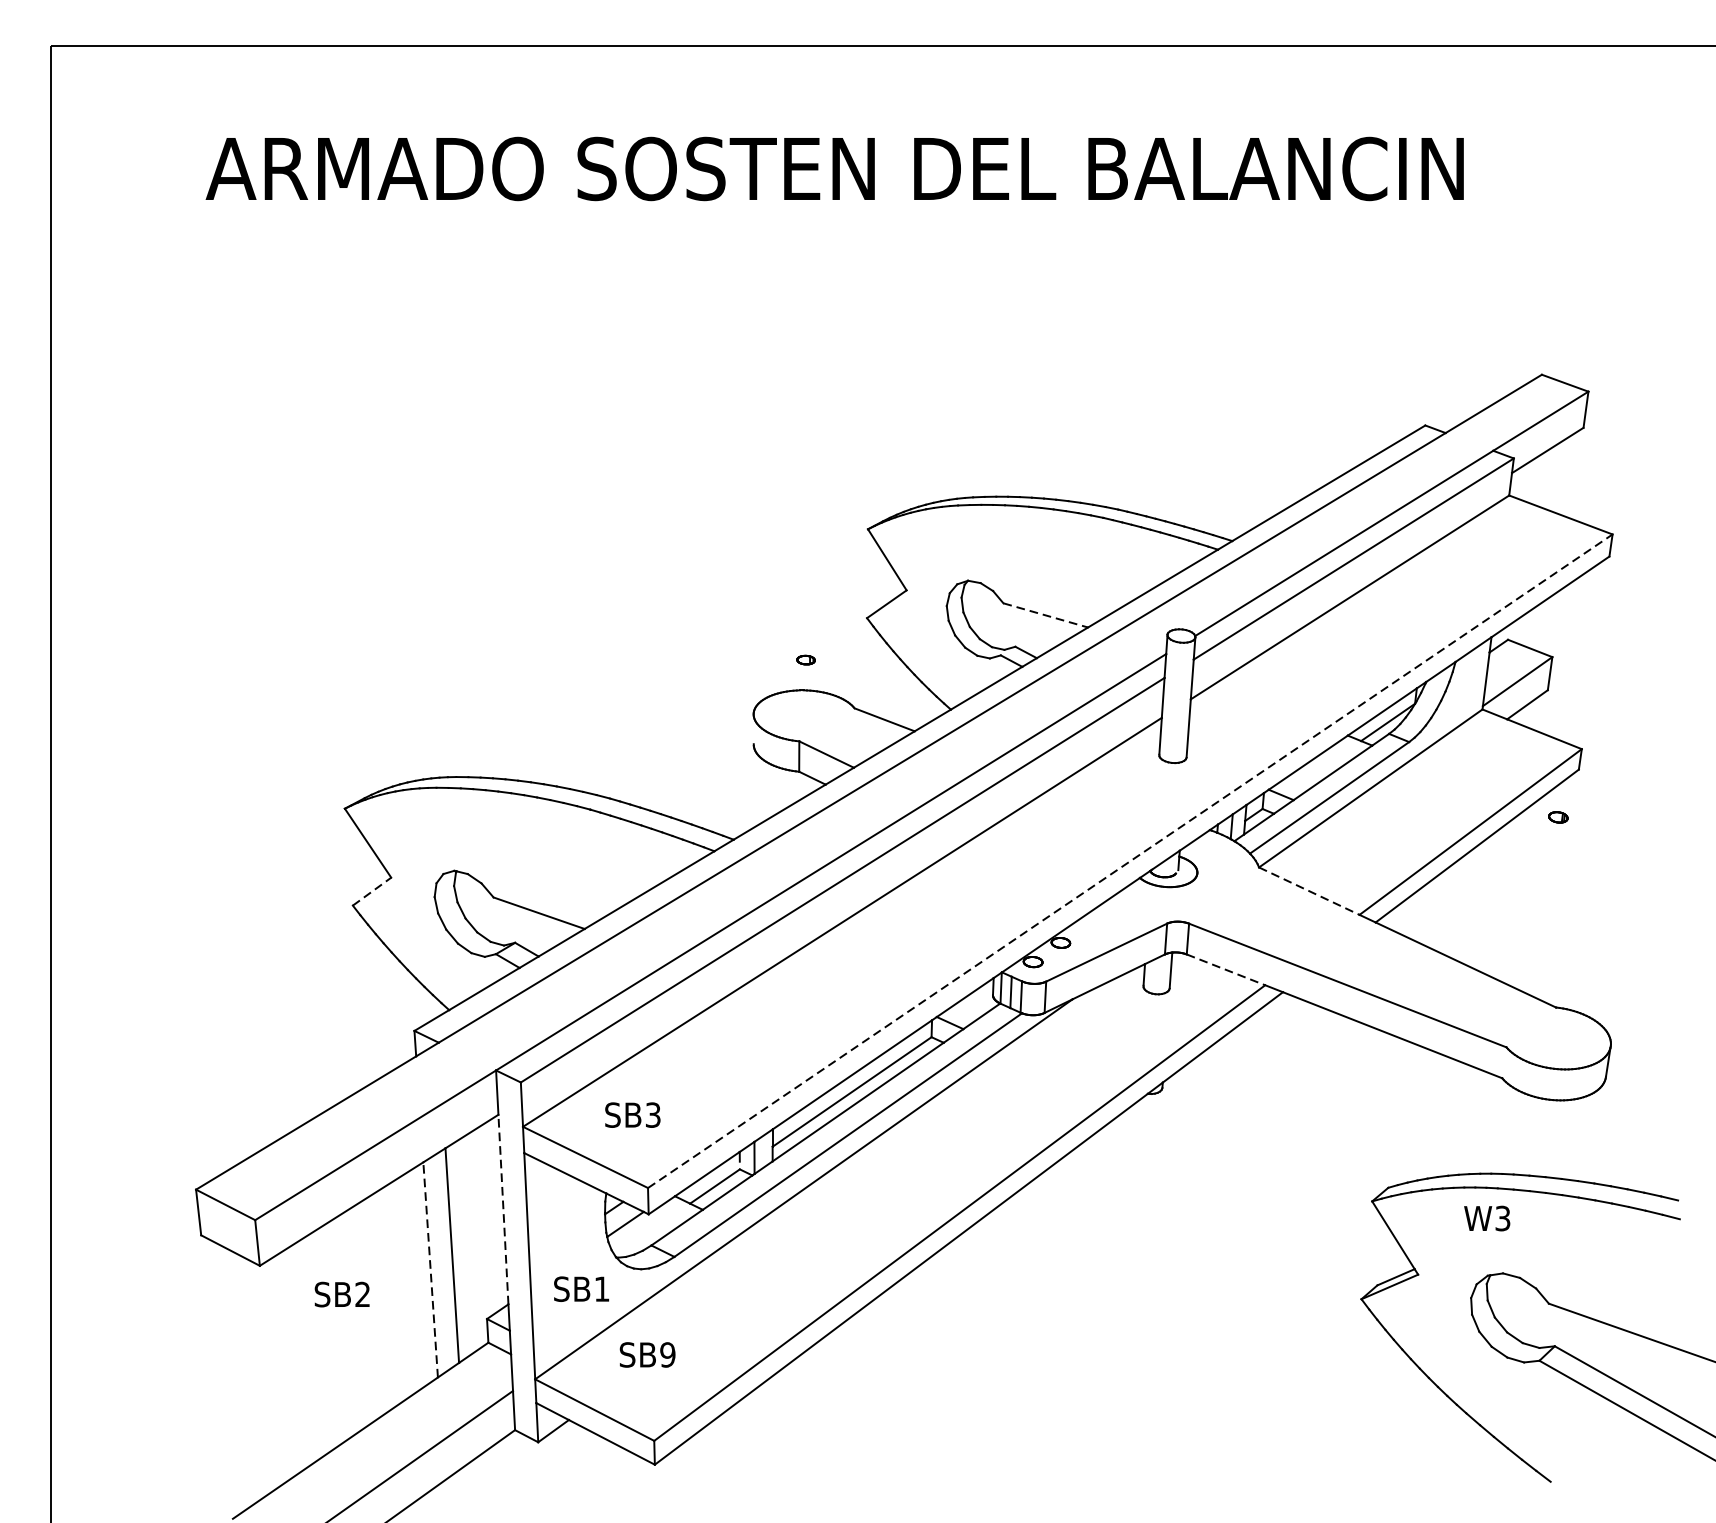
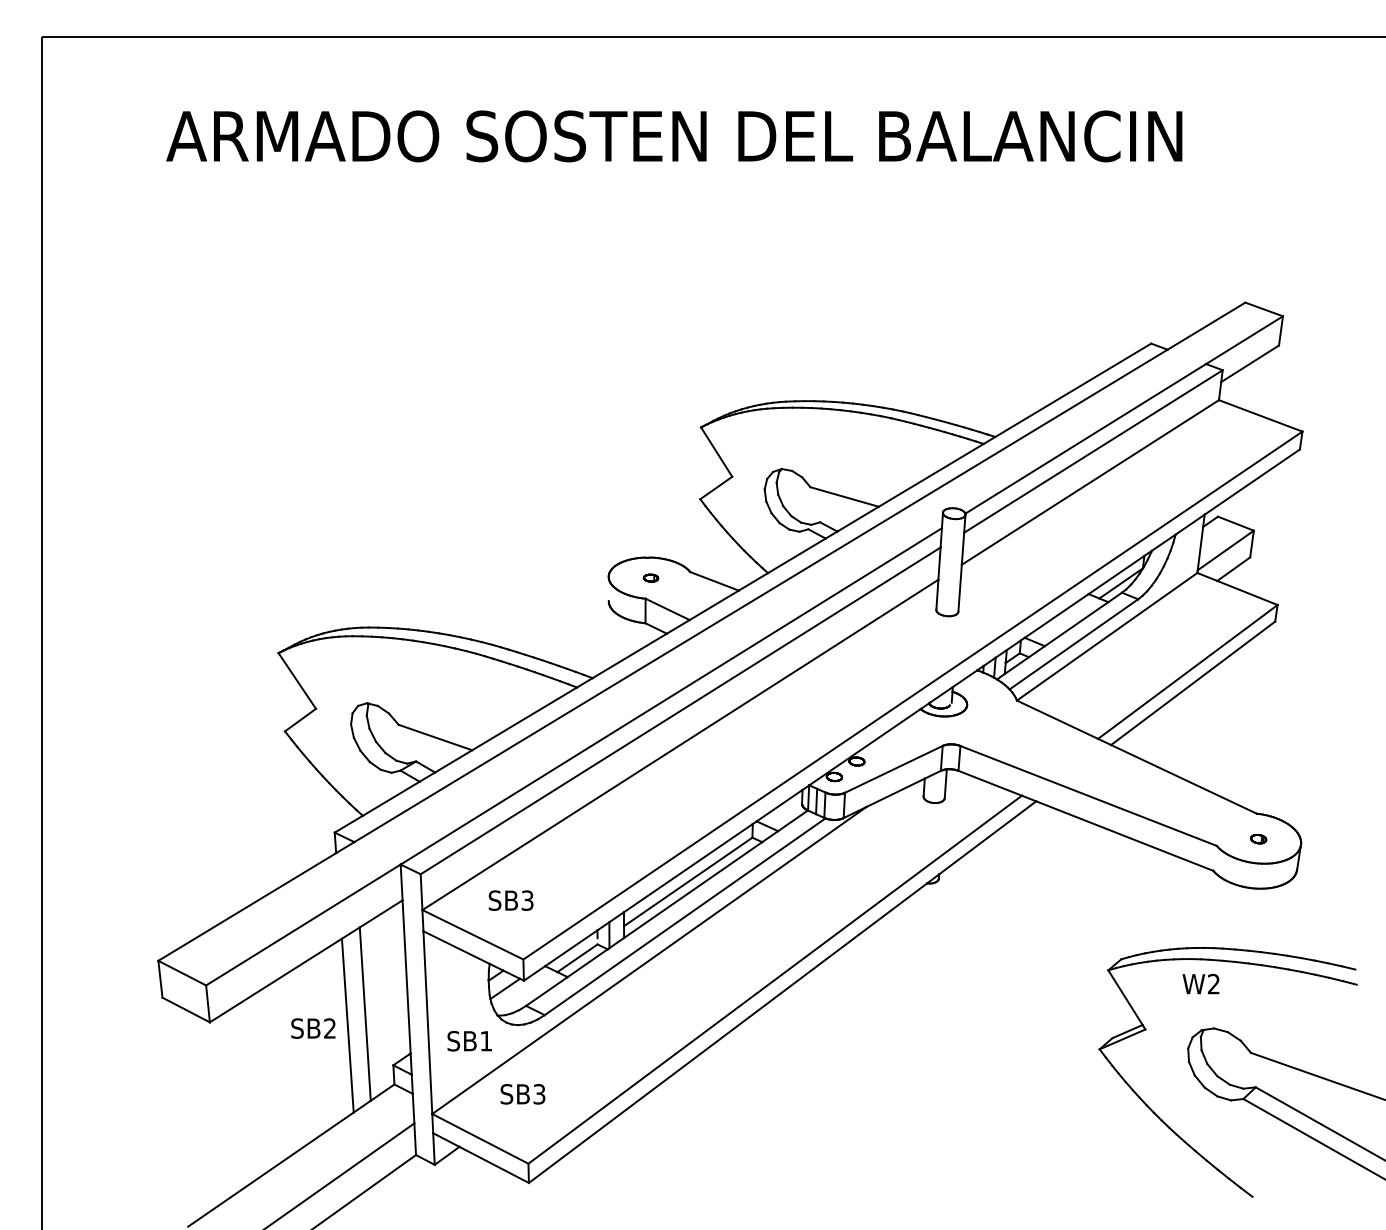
line: (1045, 616) -> (844, 497), dashed -> solid
part: (805, 659) -> (650, 577), moved
part: (1558, 817) -> (1258, 839), moved
line: (1129, 861) -> (912, 695), dashed -> solid
line: (372, 890) -> (300, 719), dashed -> solid
line: (1309, 890) -> (1057, 719), dashed -> solid
line: (1226, 970) -> (990, 783), dashed -> solid
line: (503, 1209) -> (406, 976), dashed -> solid
text: (1502, 1218) -> (1213, 984), W3 -> W2
line: (430, 1269) -> (347, 1025), dashed -> solid
text: (342, 1294) -> (313, 1028), moved
text: (667, 1355) -> (539, 1094), SB9 -> SB3

